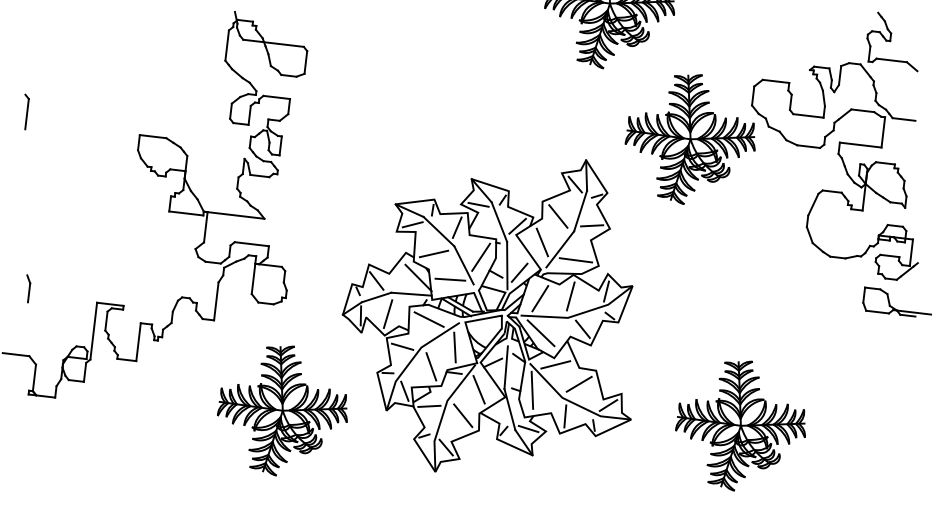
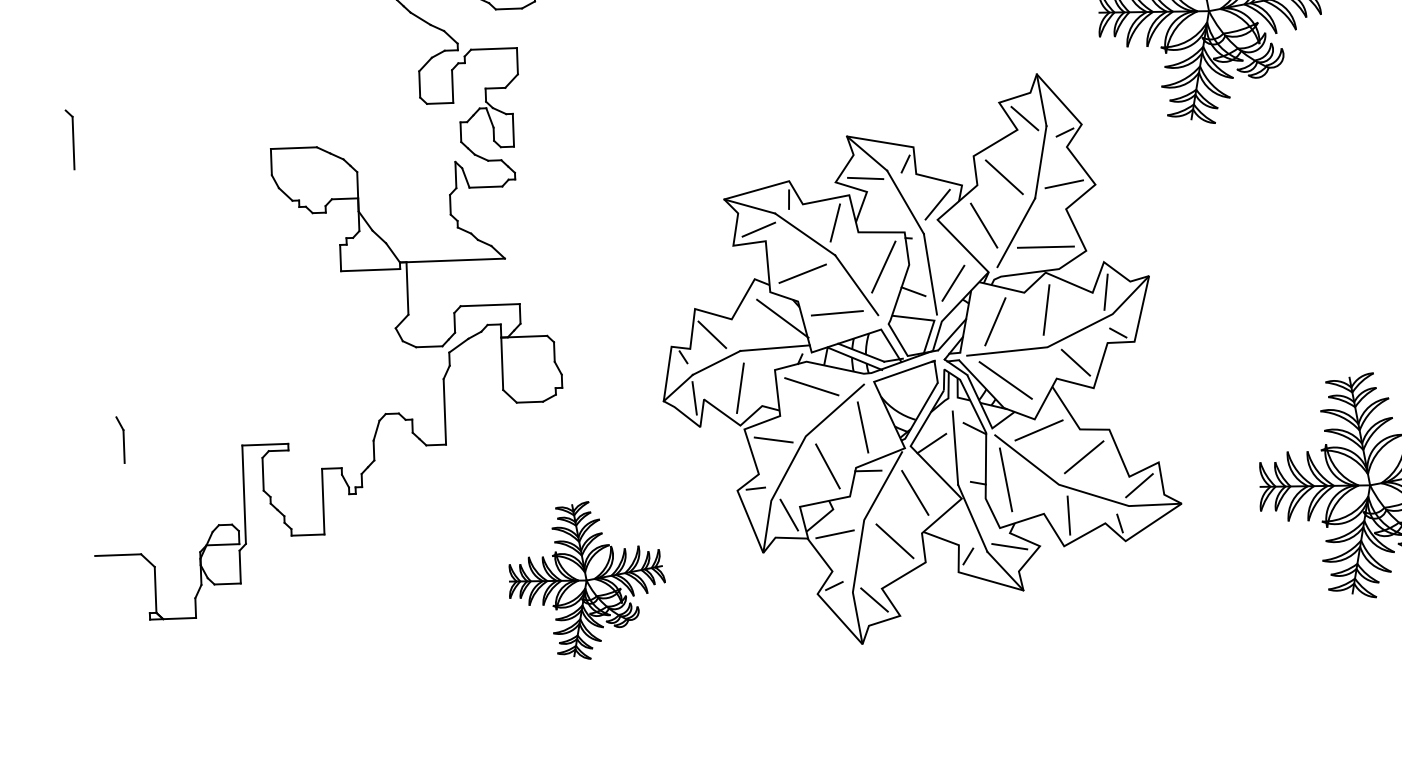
part: (282, 410) -> (586, 580), size x0.7

